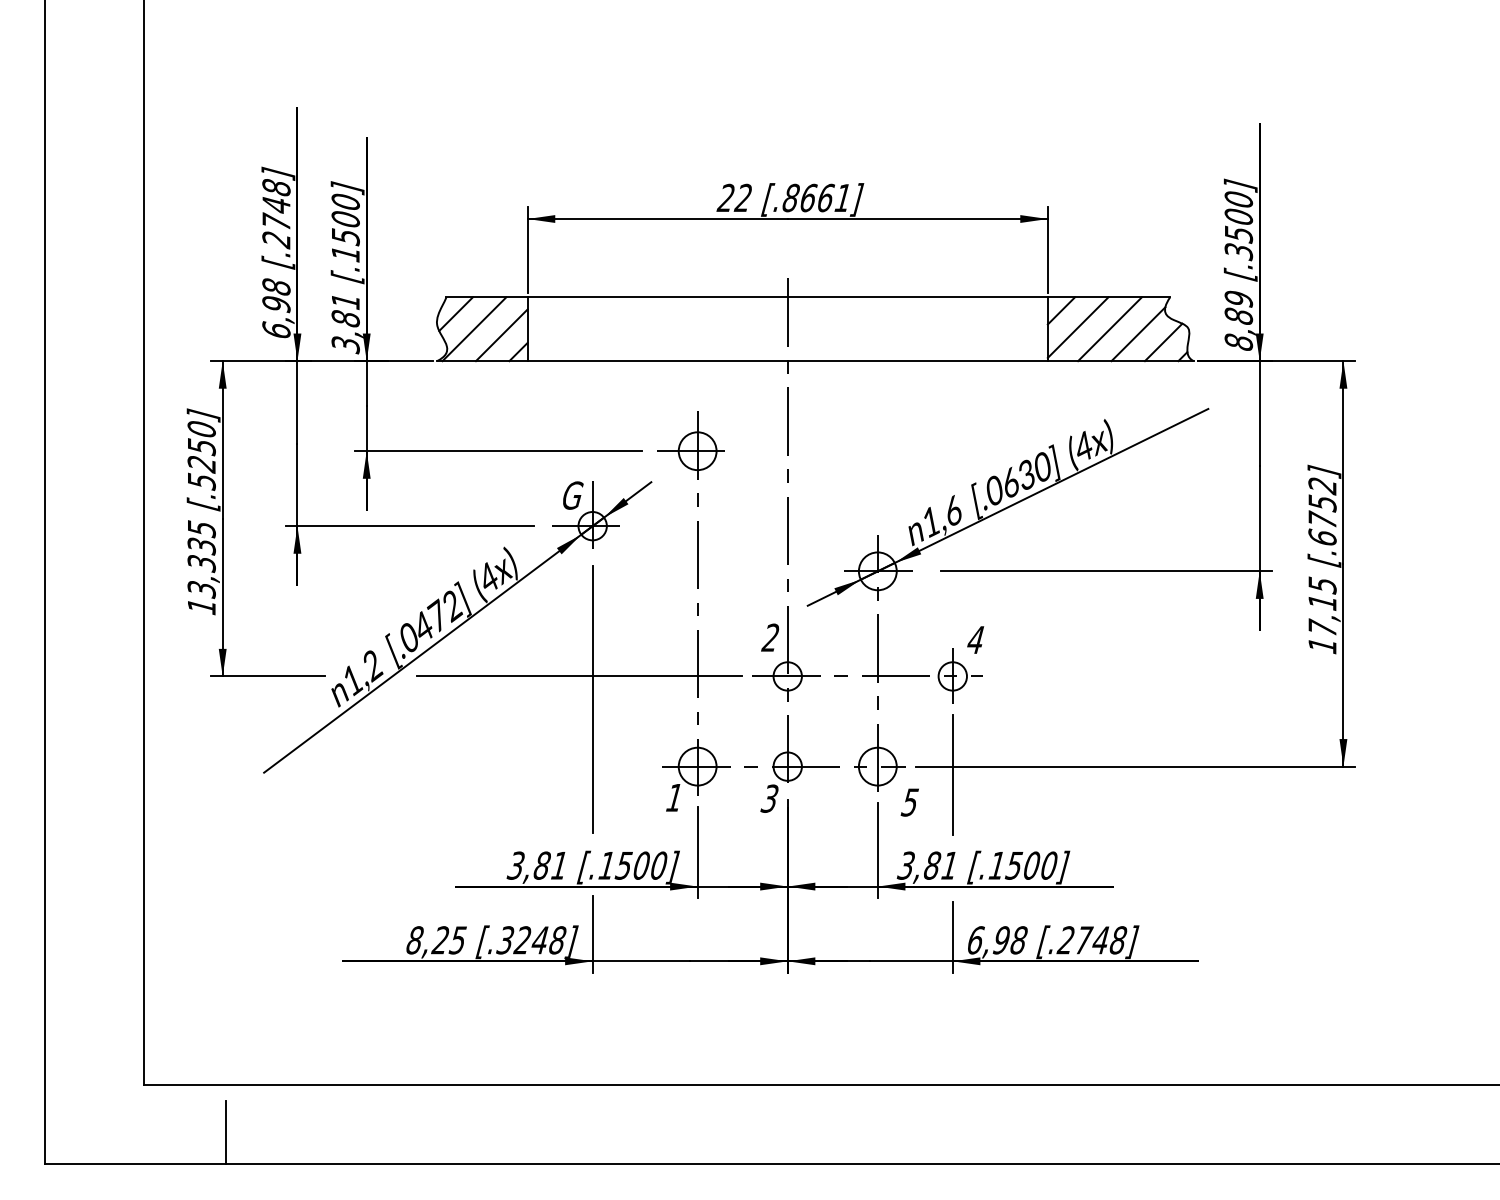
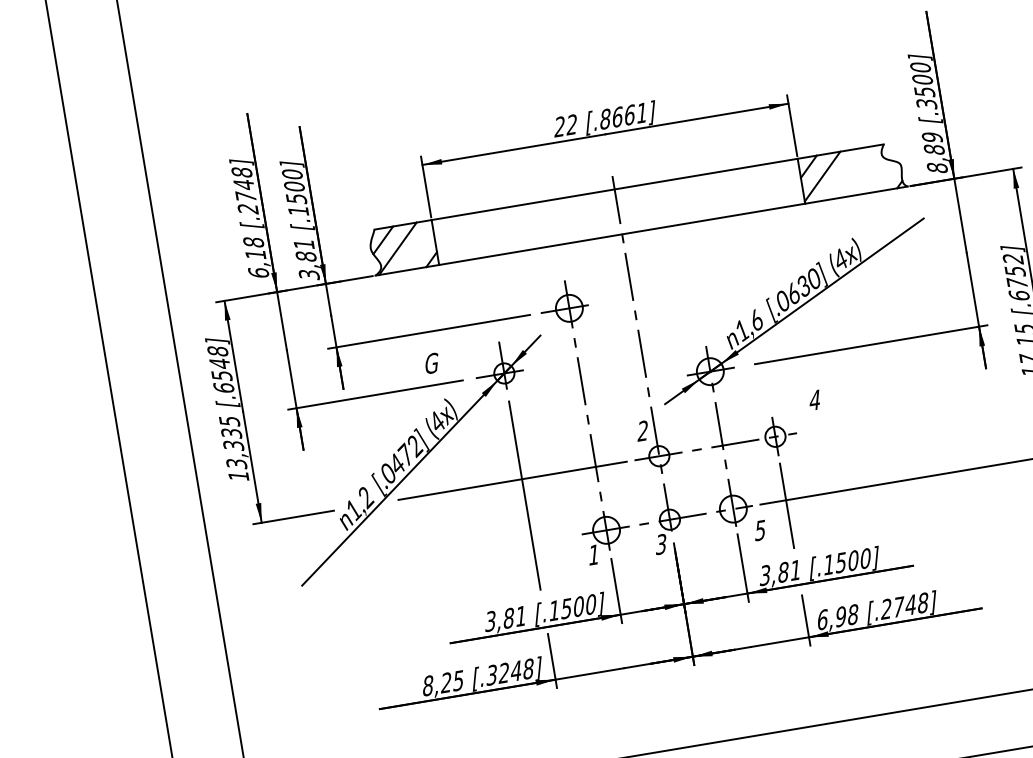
text: (276, 304) -> (255, 254), 6,98 -> 6,18
line: (1109, 329) -> (844, 174), removed
line: (1138, 334) -> (865, 174), removed
line: (501, 335) -> (417, 250), removed
line: (1163, 342) -> (884, 176), removed
text: (201, 455) -> (220, 369), [.5250] -> [.6548]
text: (573, 495) -> (432, 363), moved
text: (975, 639) -> (814, 399), moved

